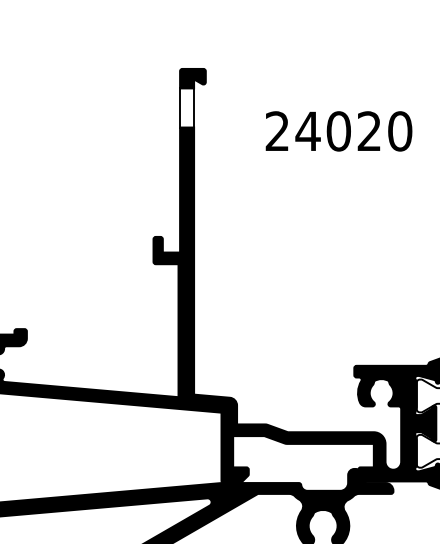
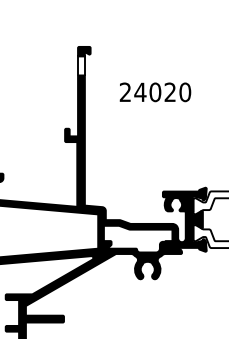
text: (339, 131) -> (155, 92), moved

